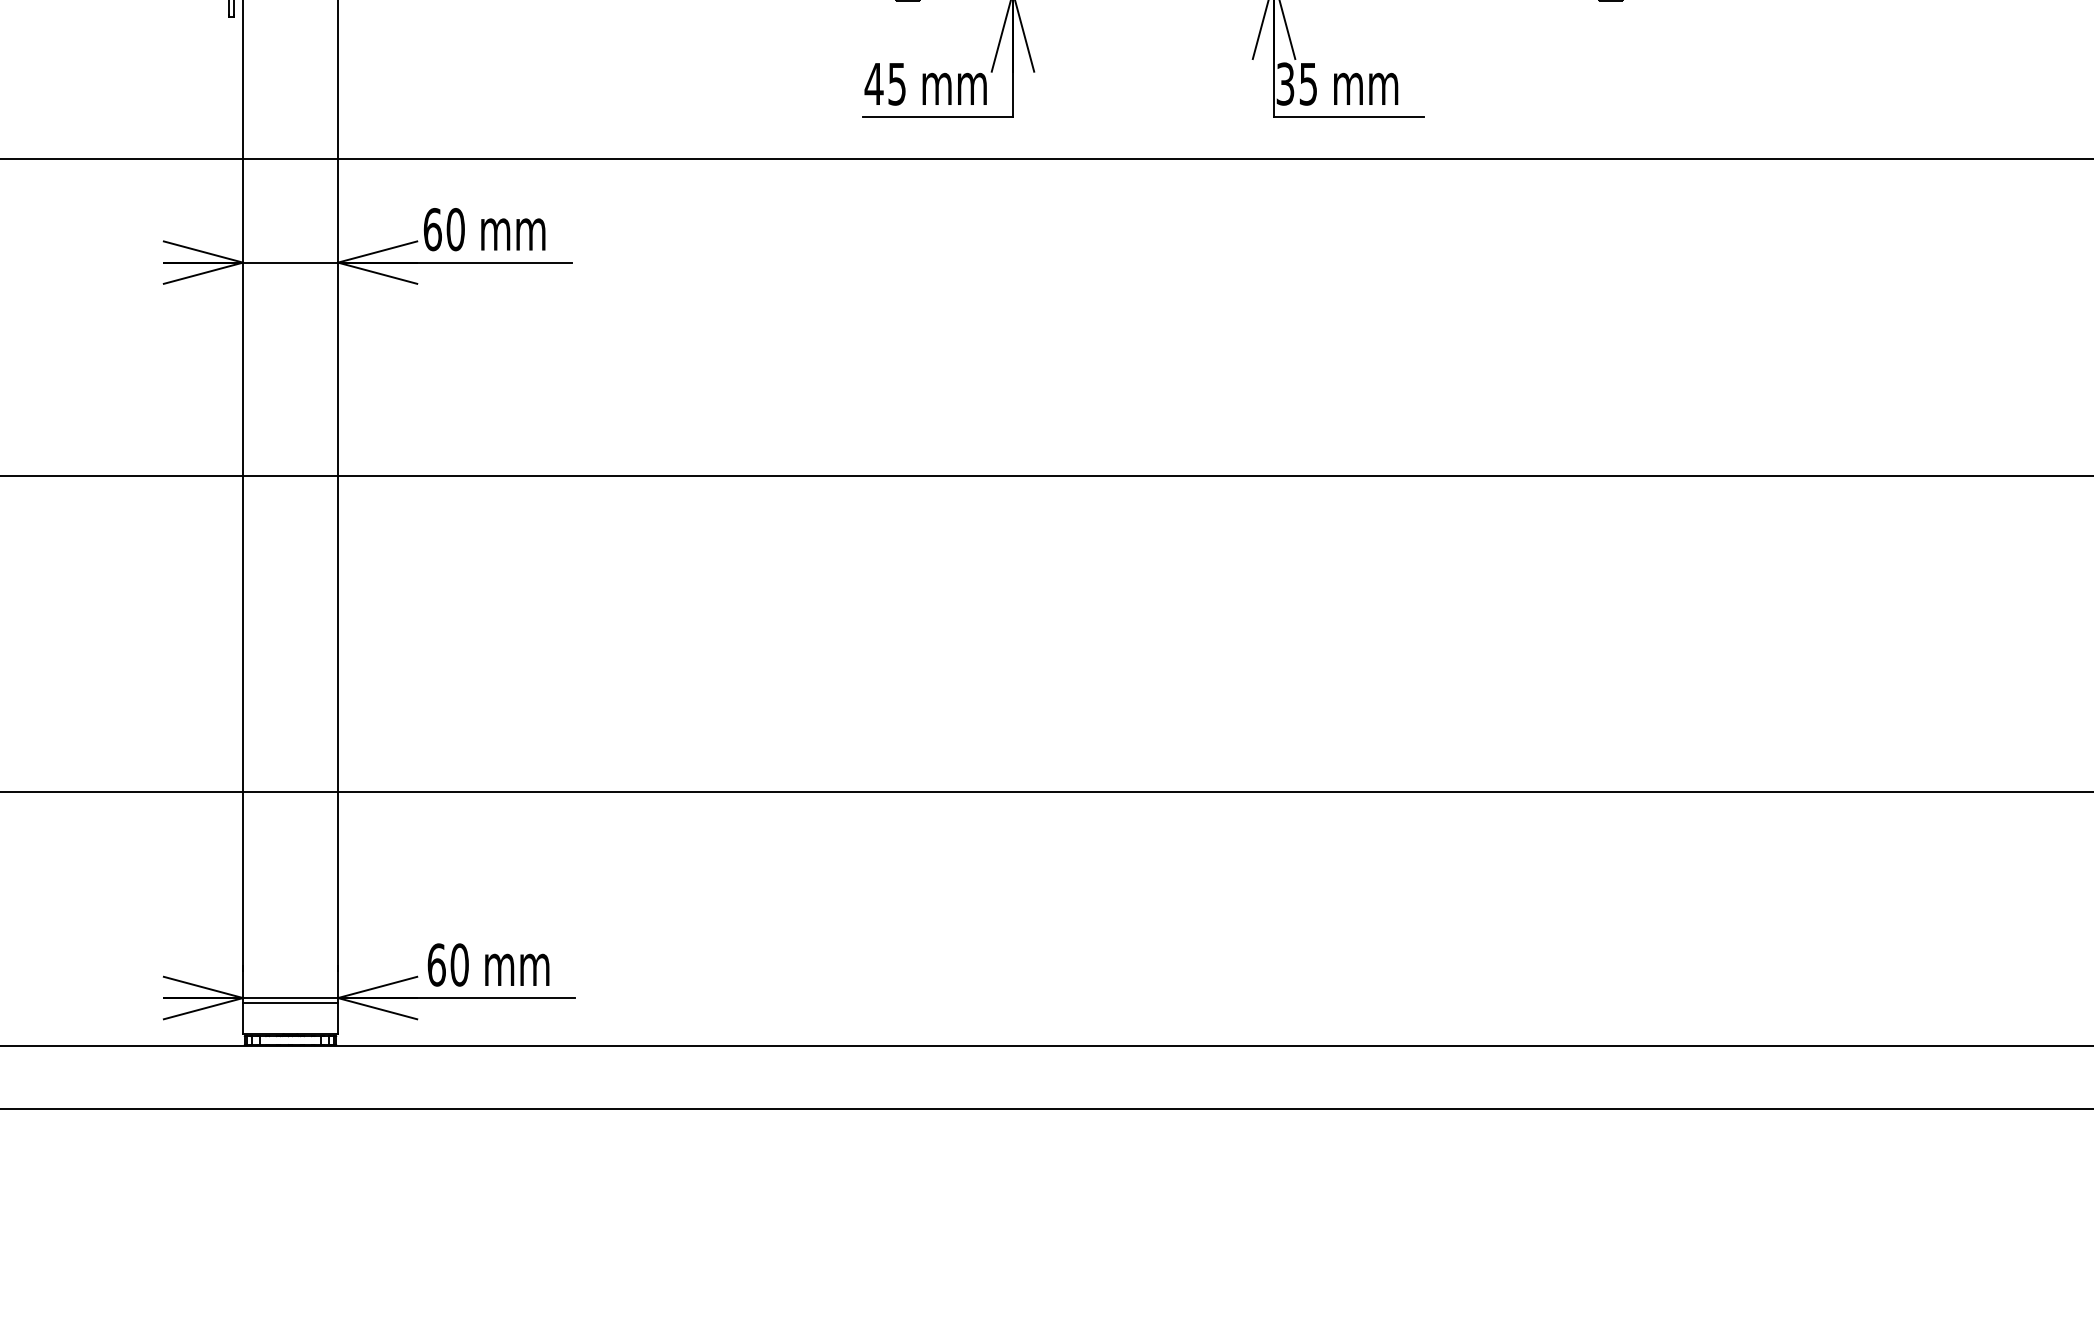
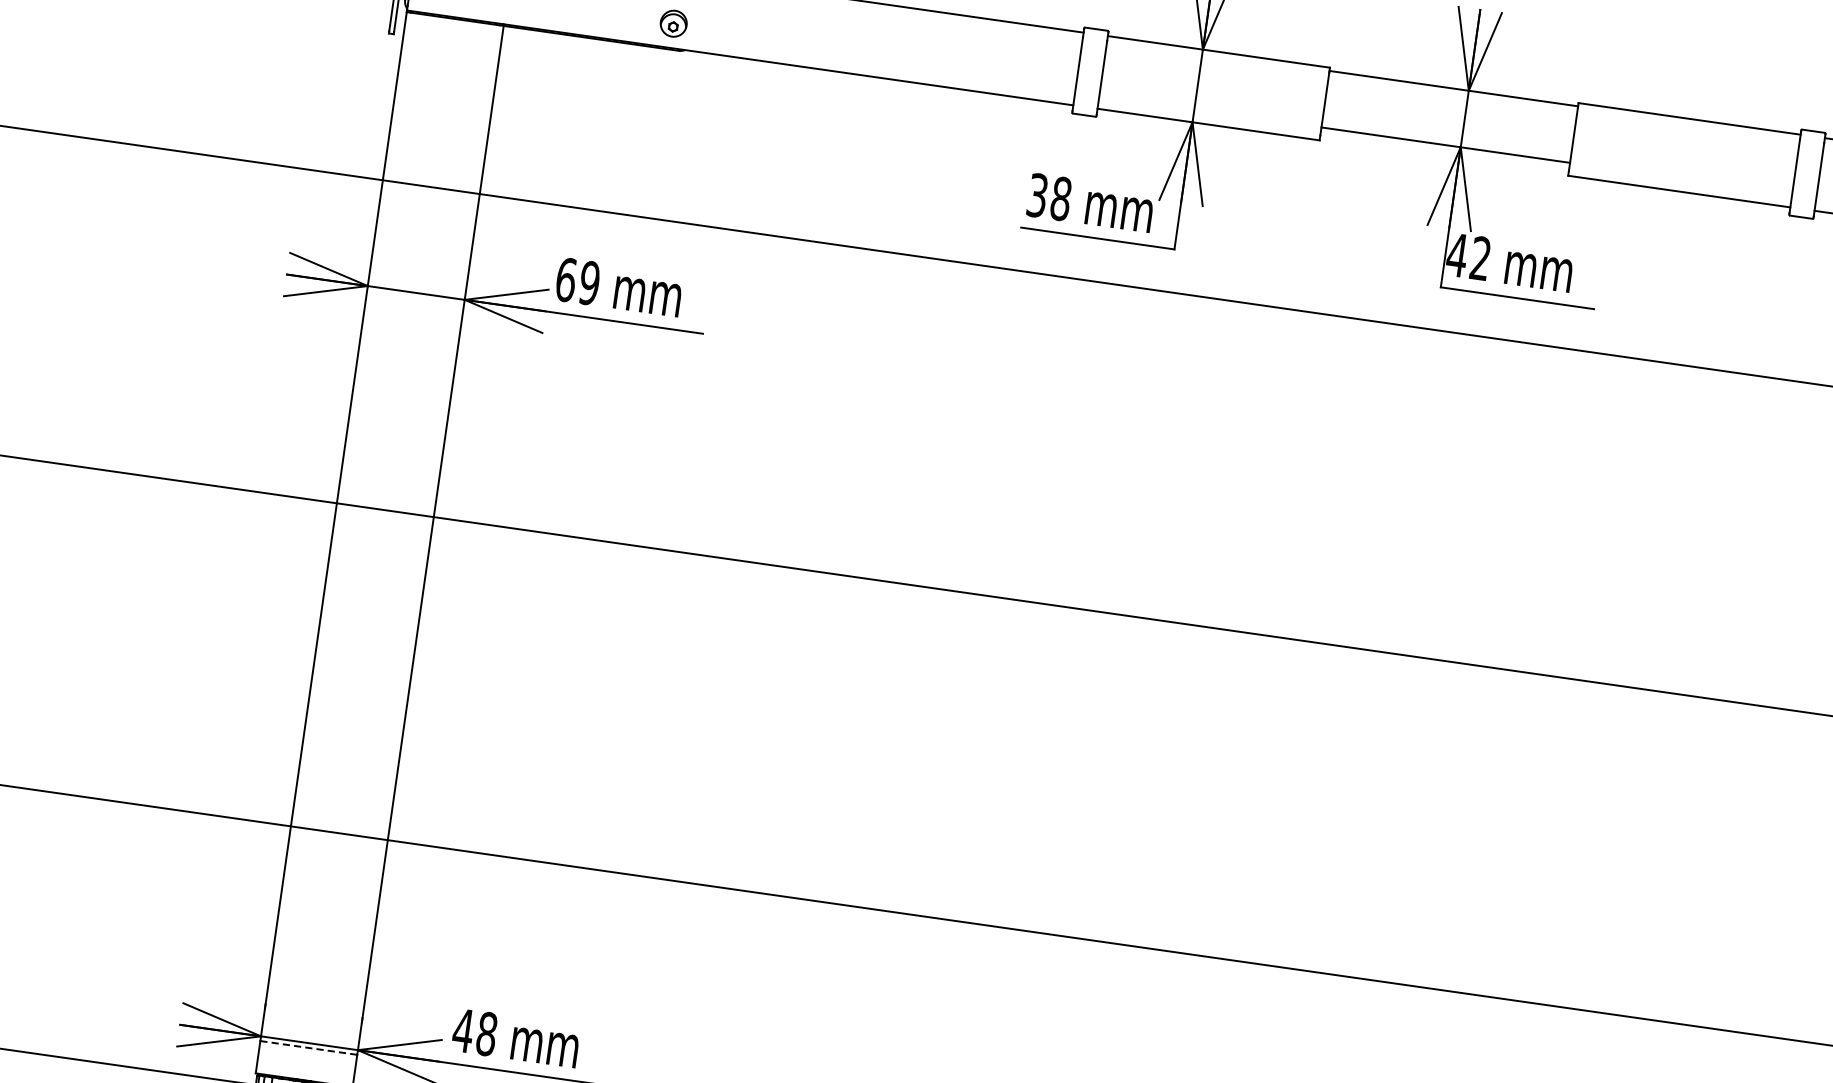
text: (885, 83) -> (1049, 196), 45 -> 38
text: (1295, 83) -> (1467, 256), 35 -> 42
text: (455, 229) -> (589, 283), 60 -> 69
text: (447, 964) -> (474, 1031), 60 -> 48
line: (291, 1002) -> (309, 1047), solid -> dashed

